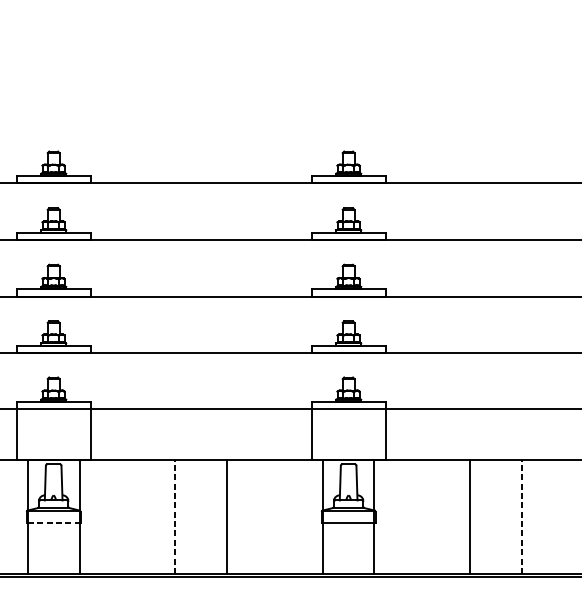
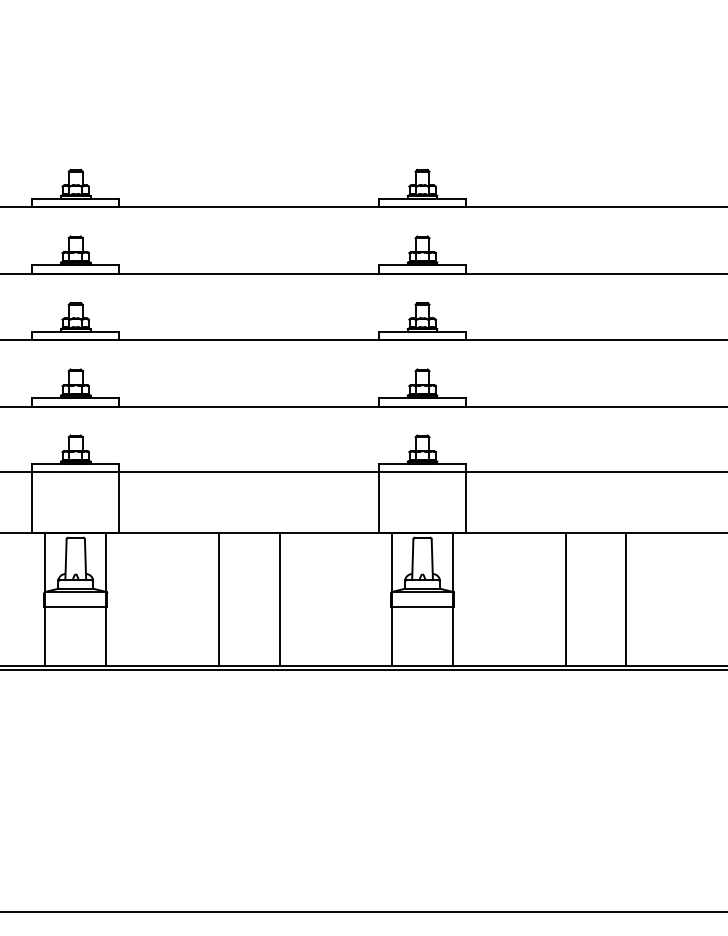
line: (175, 516) -> (218, 599), dashed -> solid
line: (522, 516) -> (626, 599), dashed -> solid
line: (53, 522) -> (75, 606), dashed -> solid

